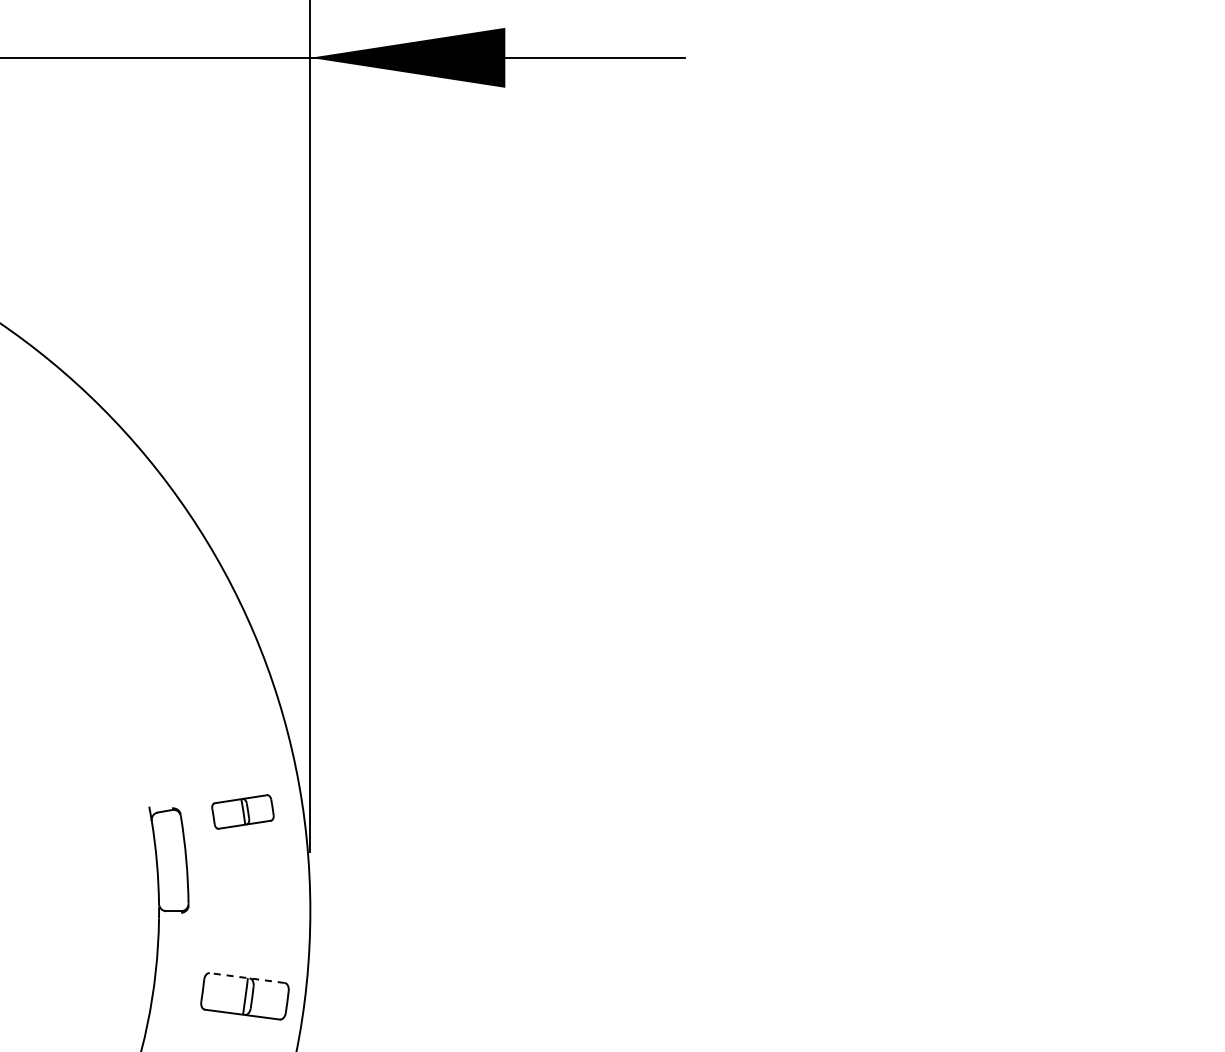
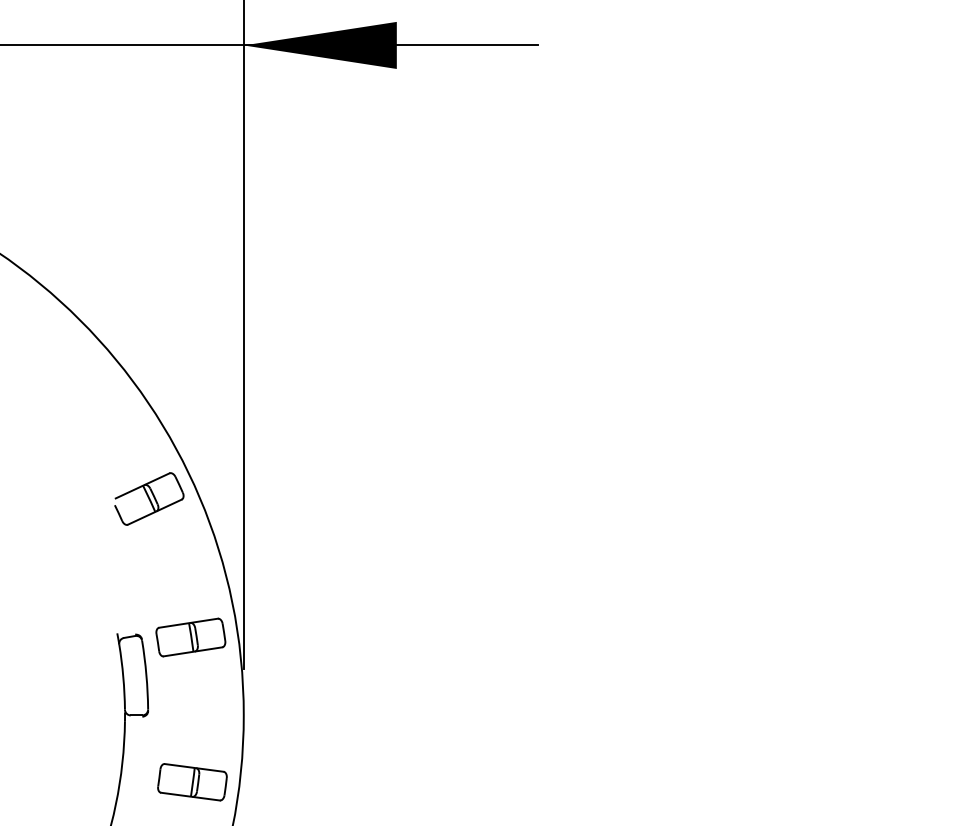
part: (189, 635) -> (148, 498), added
part: (242, 811) -> (190, 637), size x1.43
line: (247, 978) -> (194, 768), dashed -> solid

